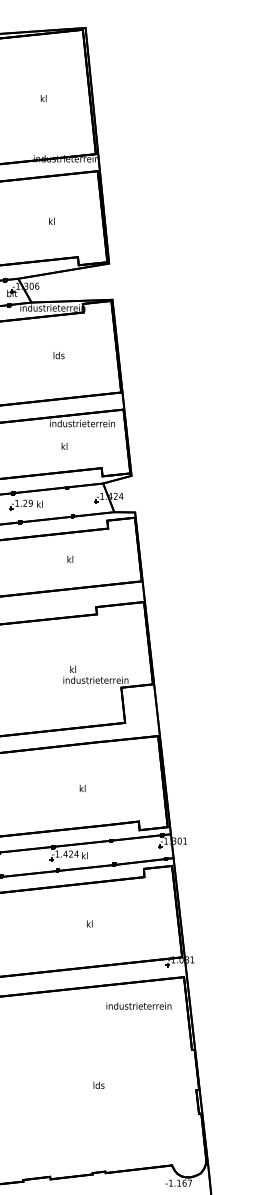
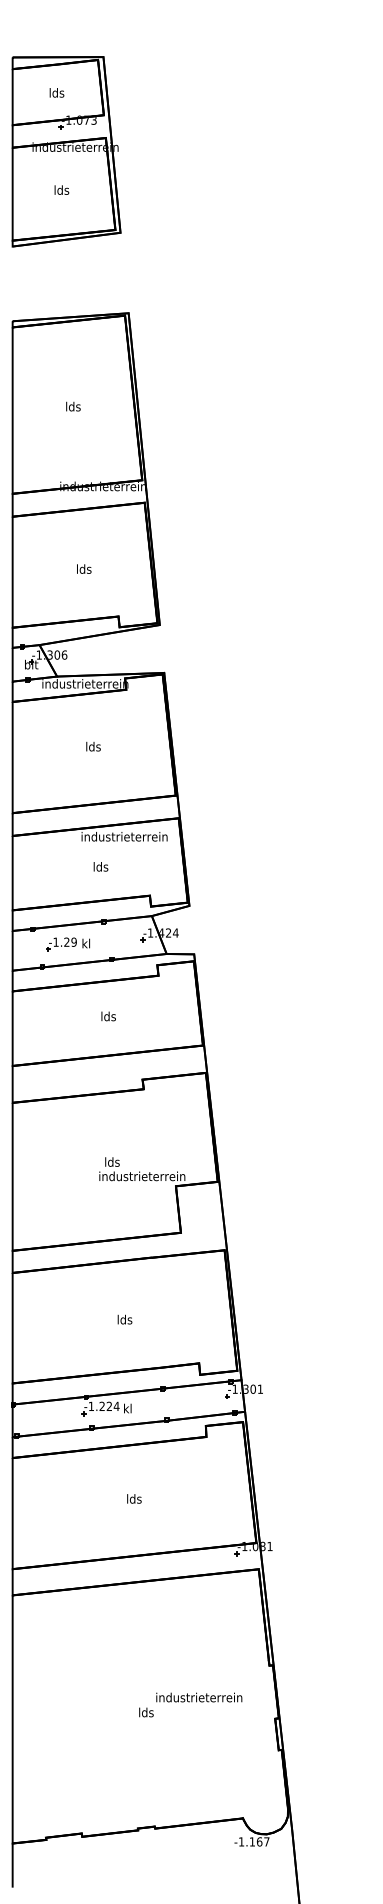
text: (43, 98) -> (73, 406), kl -> lds
text: (52, 220) -> (84, 568), kl -> lds
text: (64, 446) -> (100, 866), kl -> lds
part: (25, 505) -> (67, 944), moved
text: (70, 559) -> (108, 1016), kl -> lds
text: (73, 669) -> (112, 1161), kl -> lds
text: (82, 788) -> (124, 1319), kl -> lds
text: (65, 853) -> (102, 1405), -1.424 -> -1.224
text: (90, 923) -> (134, 1498), kl -> lds
text: (139, 1006) -> (199, 1697), moved

